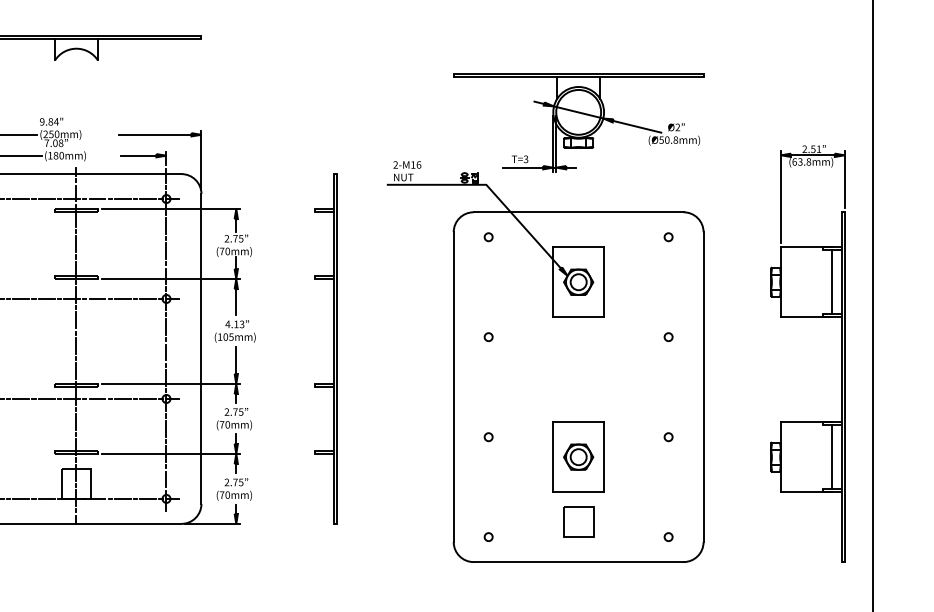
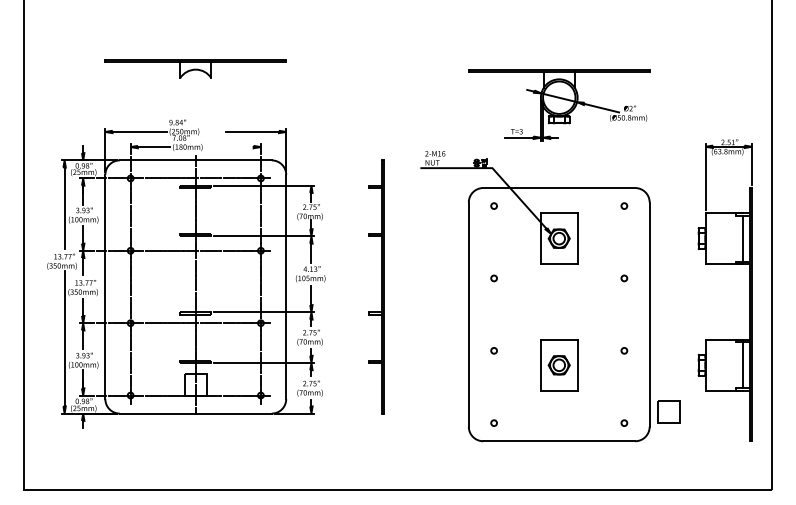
part: (578, 123) -> (559, 105), moved
line: (141, 156) -> (242, 147), removed
part: (577, 520) -> (668, 411), moved

